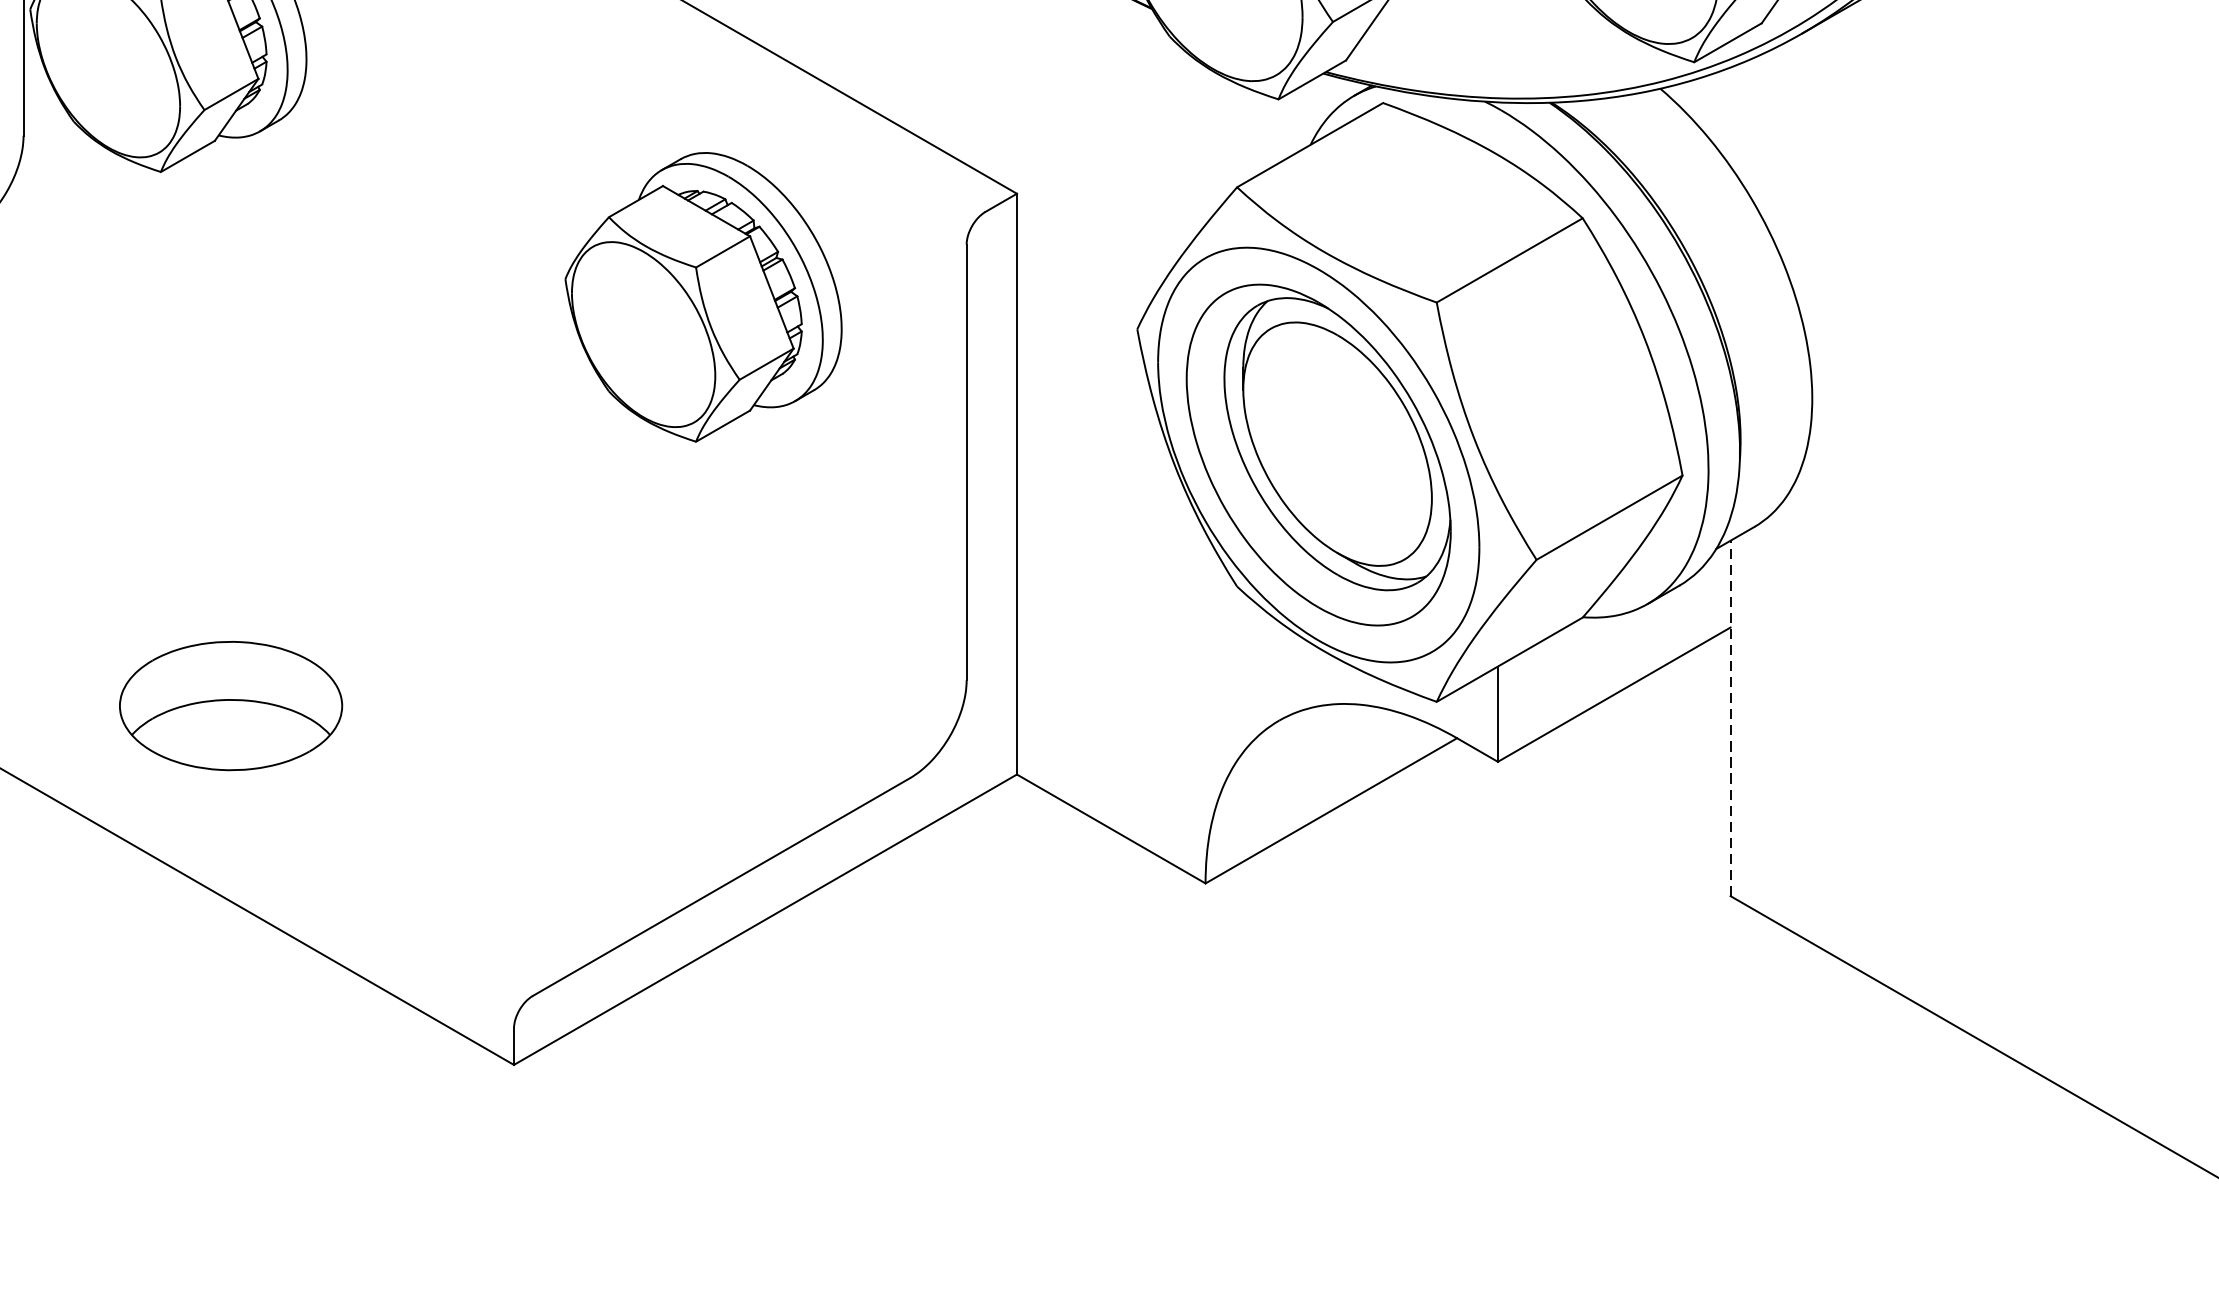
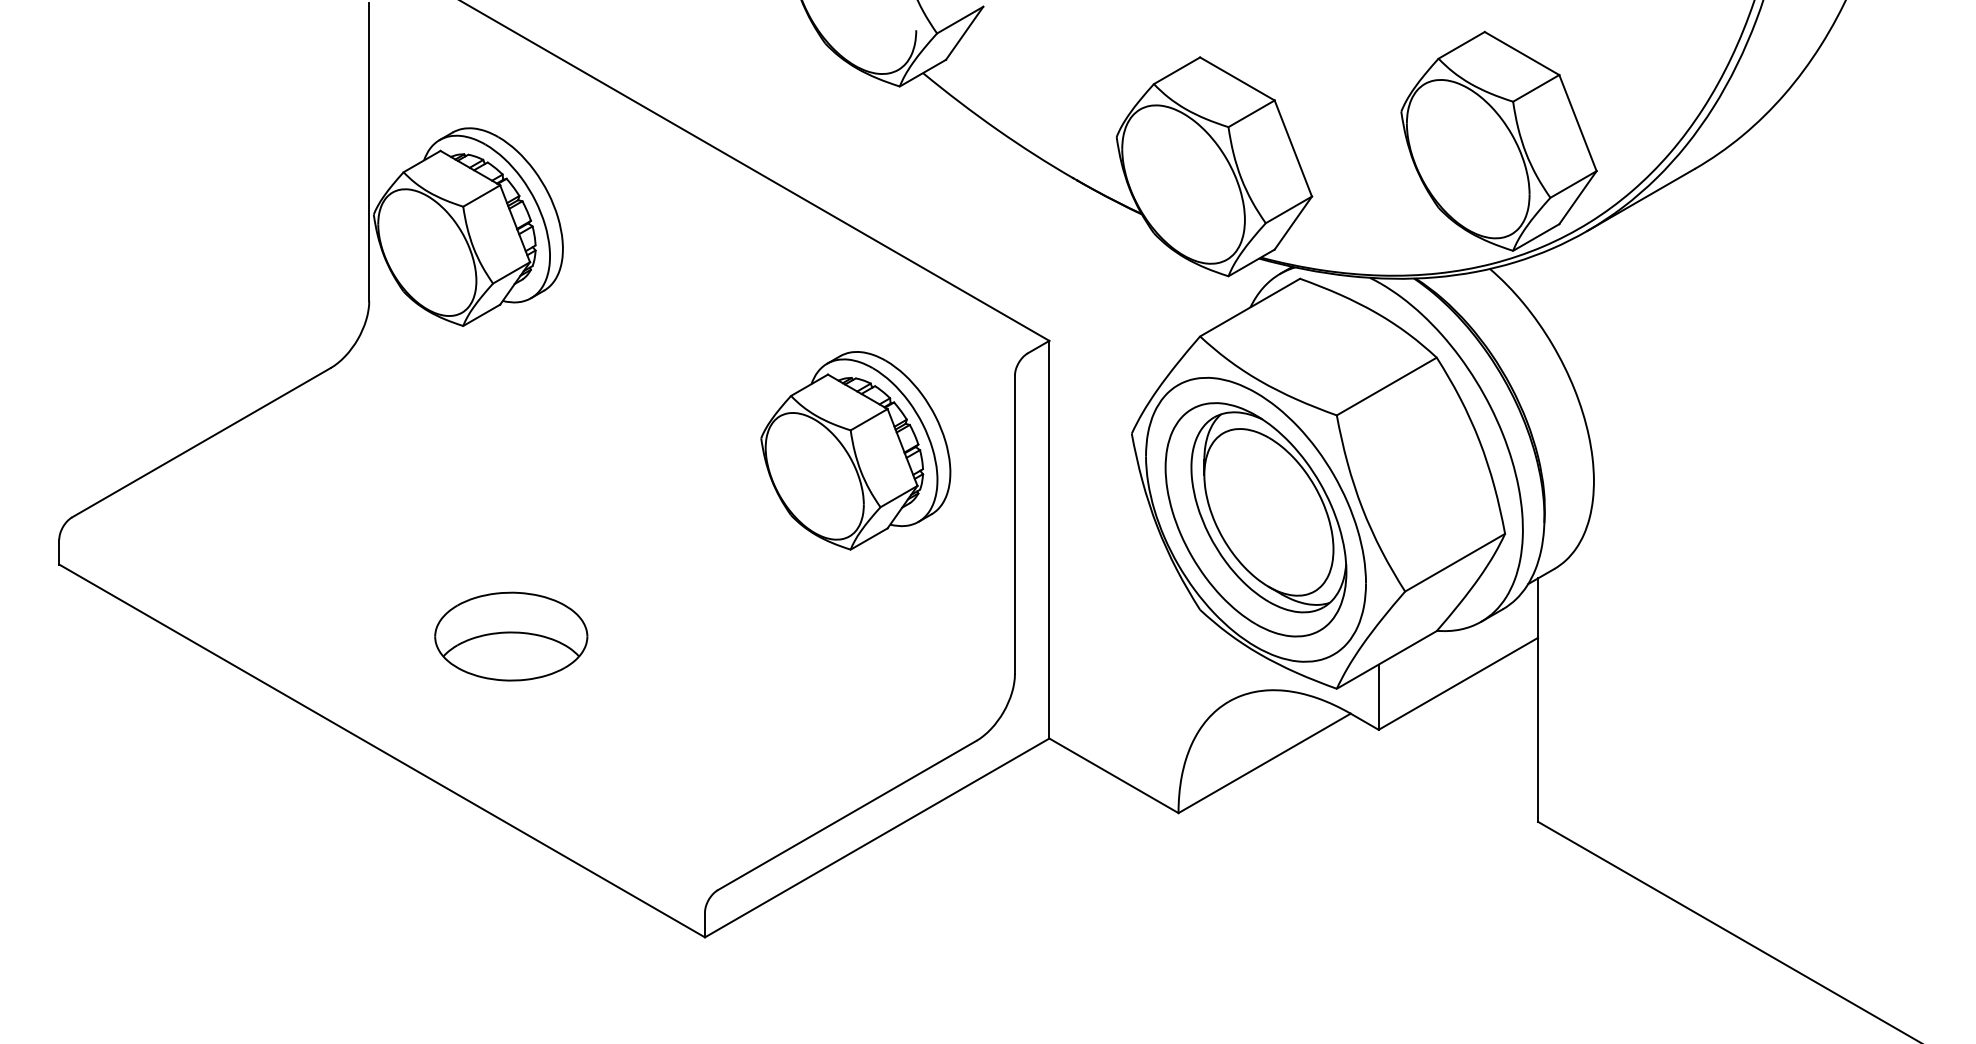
part: (703, 296) -> (855, 450), moved
part: (231, 705) -> (511, 636), moved
line: (1729, 718) -> (1537, 700), dashed -> solid

